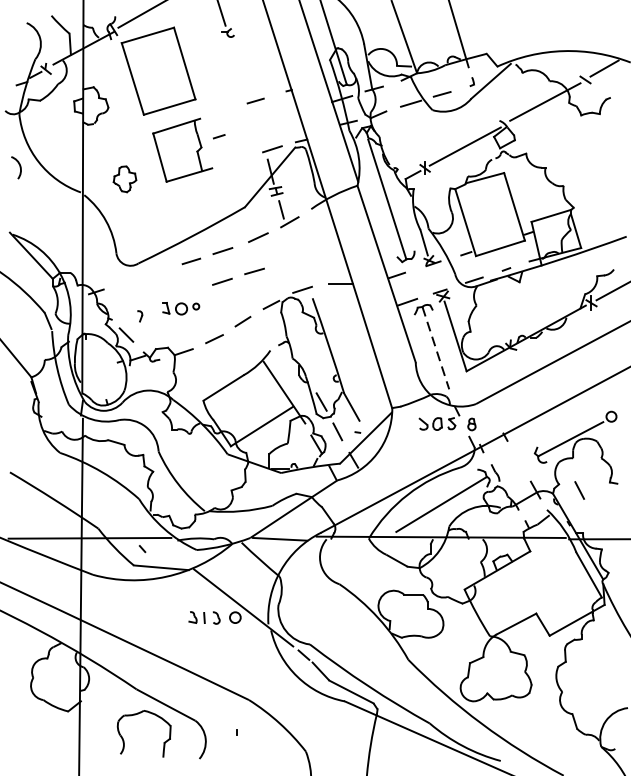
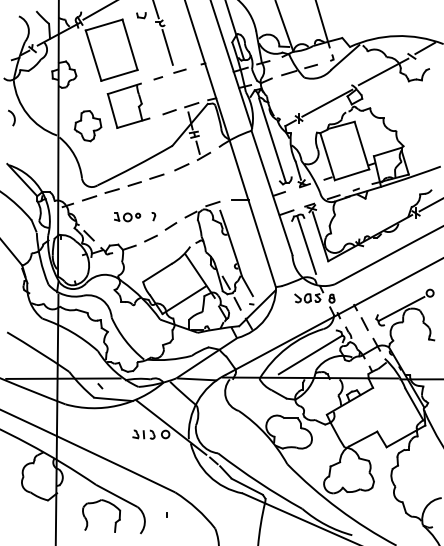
part: (201, 21) -> (141, 15), added
line: (237, 67) -> (167, 47), added
line: (219, 136) -> (158, 78), moved
line: (240, 159) -> (169, 112), added
part: (124, 179) -> (87, 126), size x1.67
part: (237, 276) -> (100, 194), moved
part: (139, 316) -> (153, 216), moved
line: (435, 348) -> (306, 245), dashed -> solid
line: (579, 489) -> (364, 323), moved

